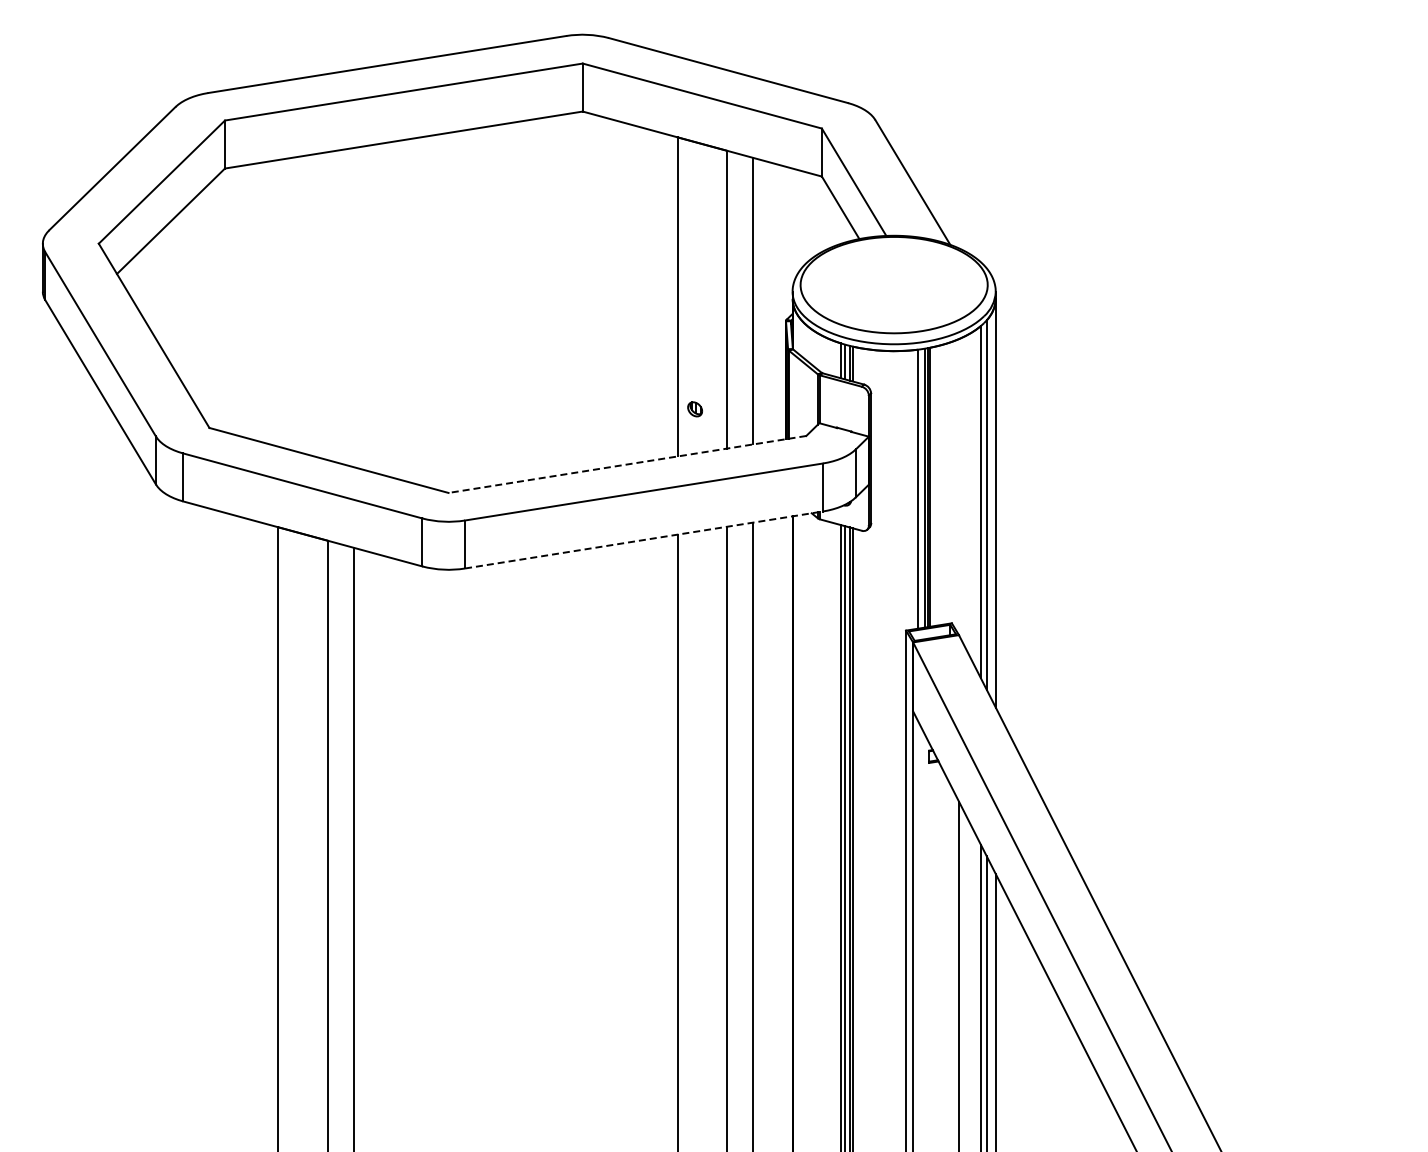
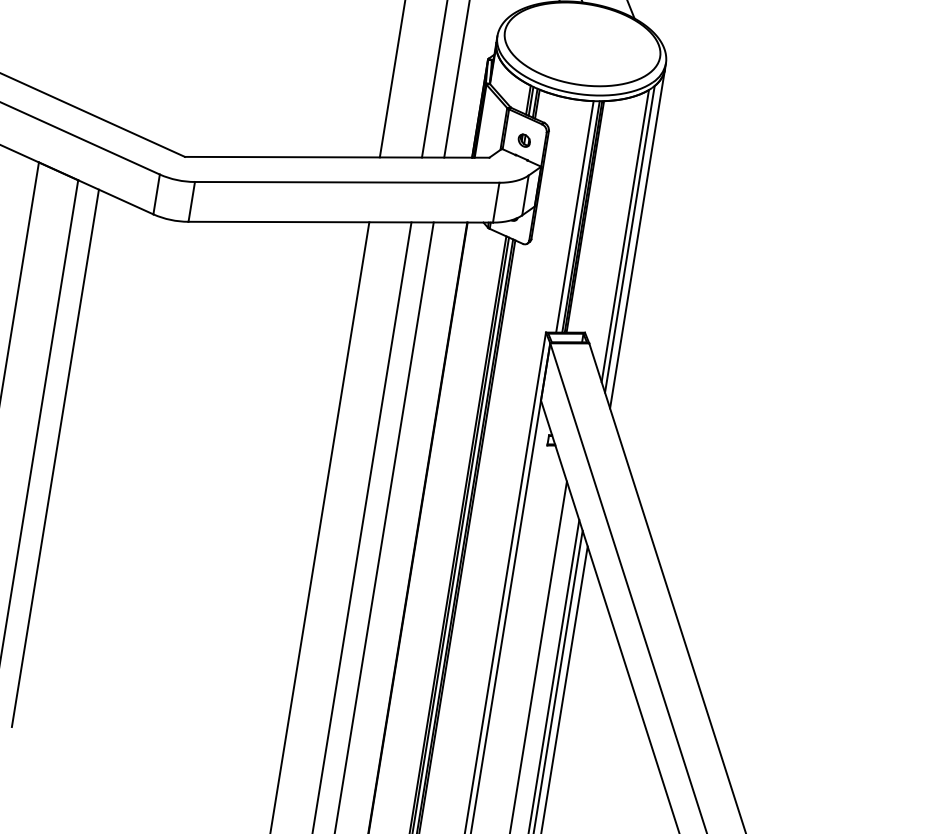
part: (694, 409) -> (523, 140), moved
line: (626, 464) -> (336, 157), dashed -> solid
line: (644, 539) -> (341, 221), dashed -> solid

